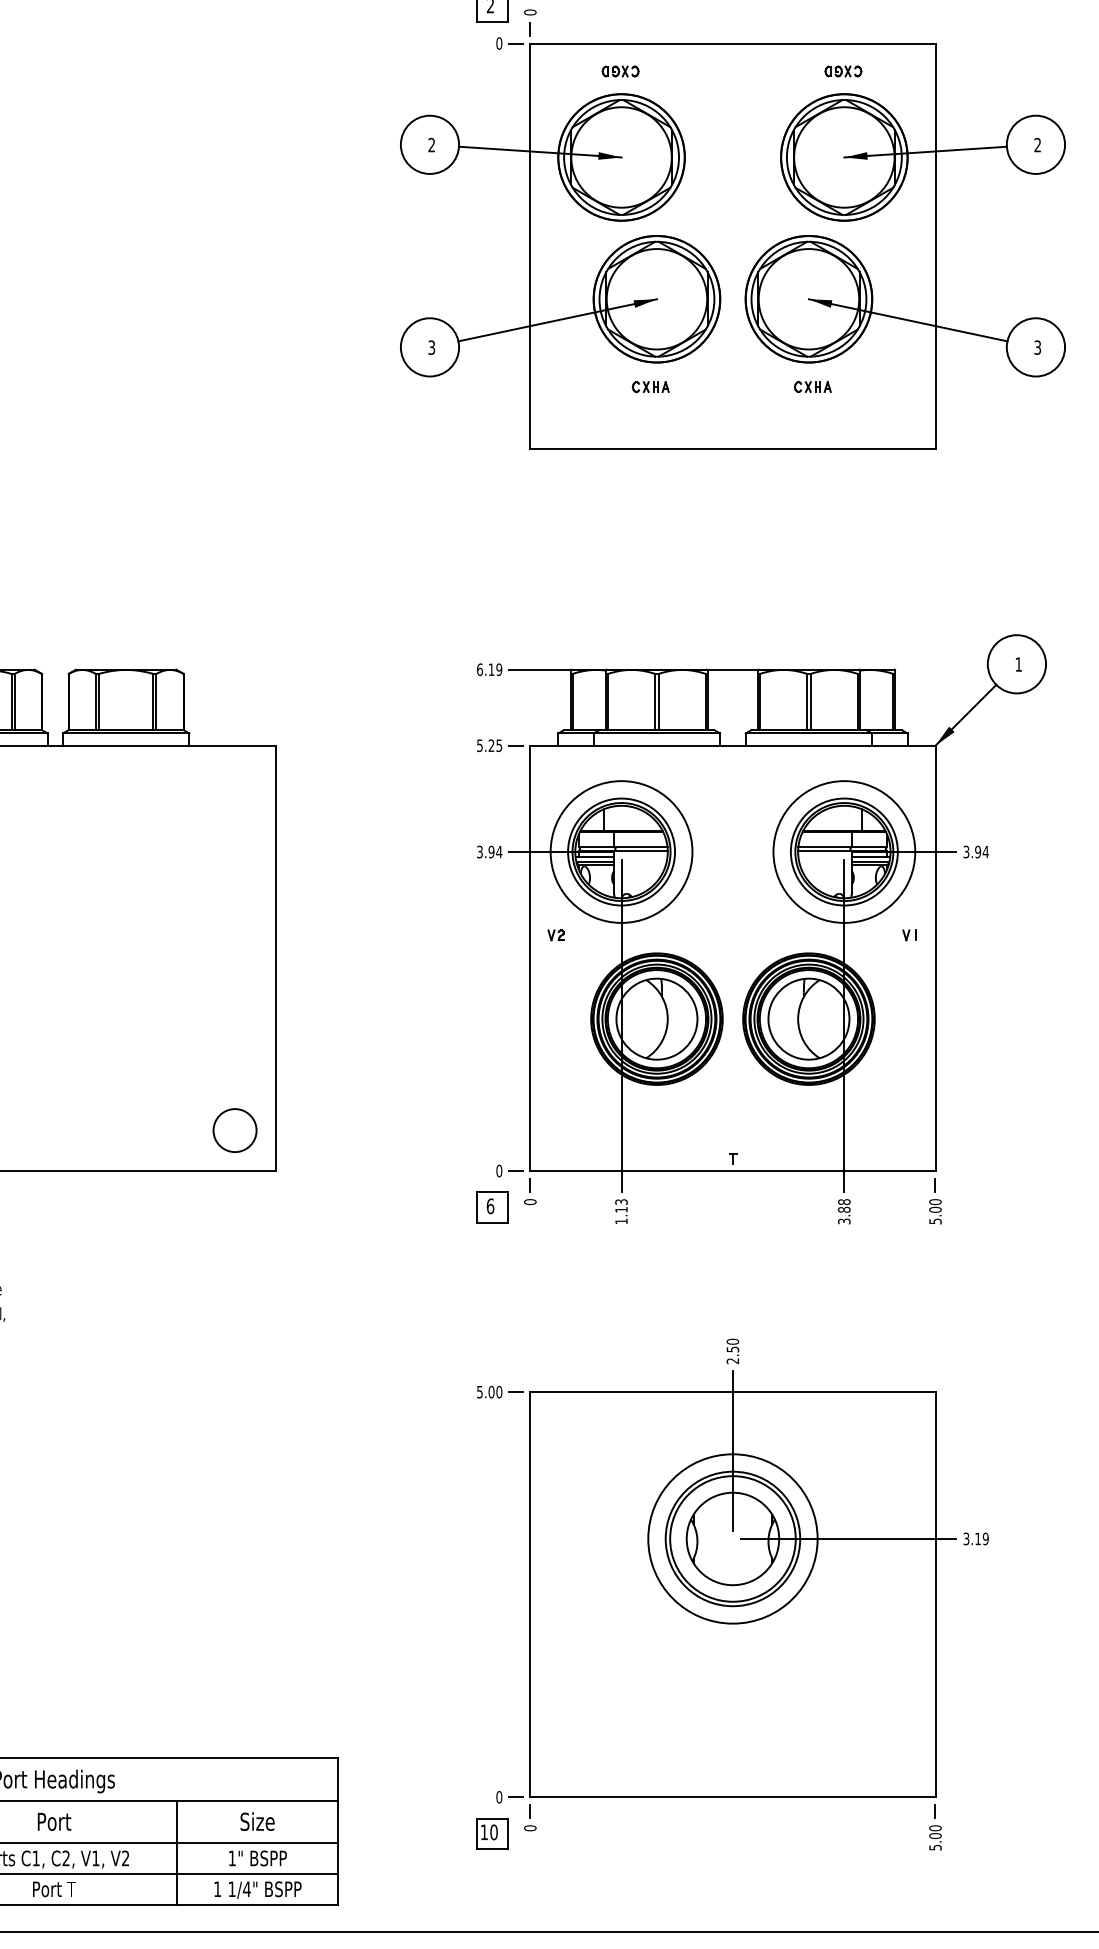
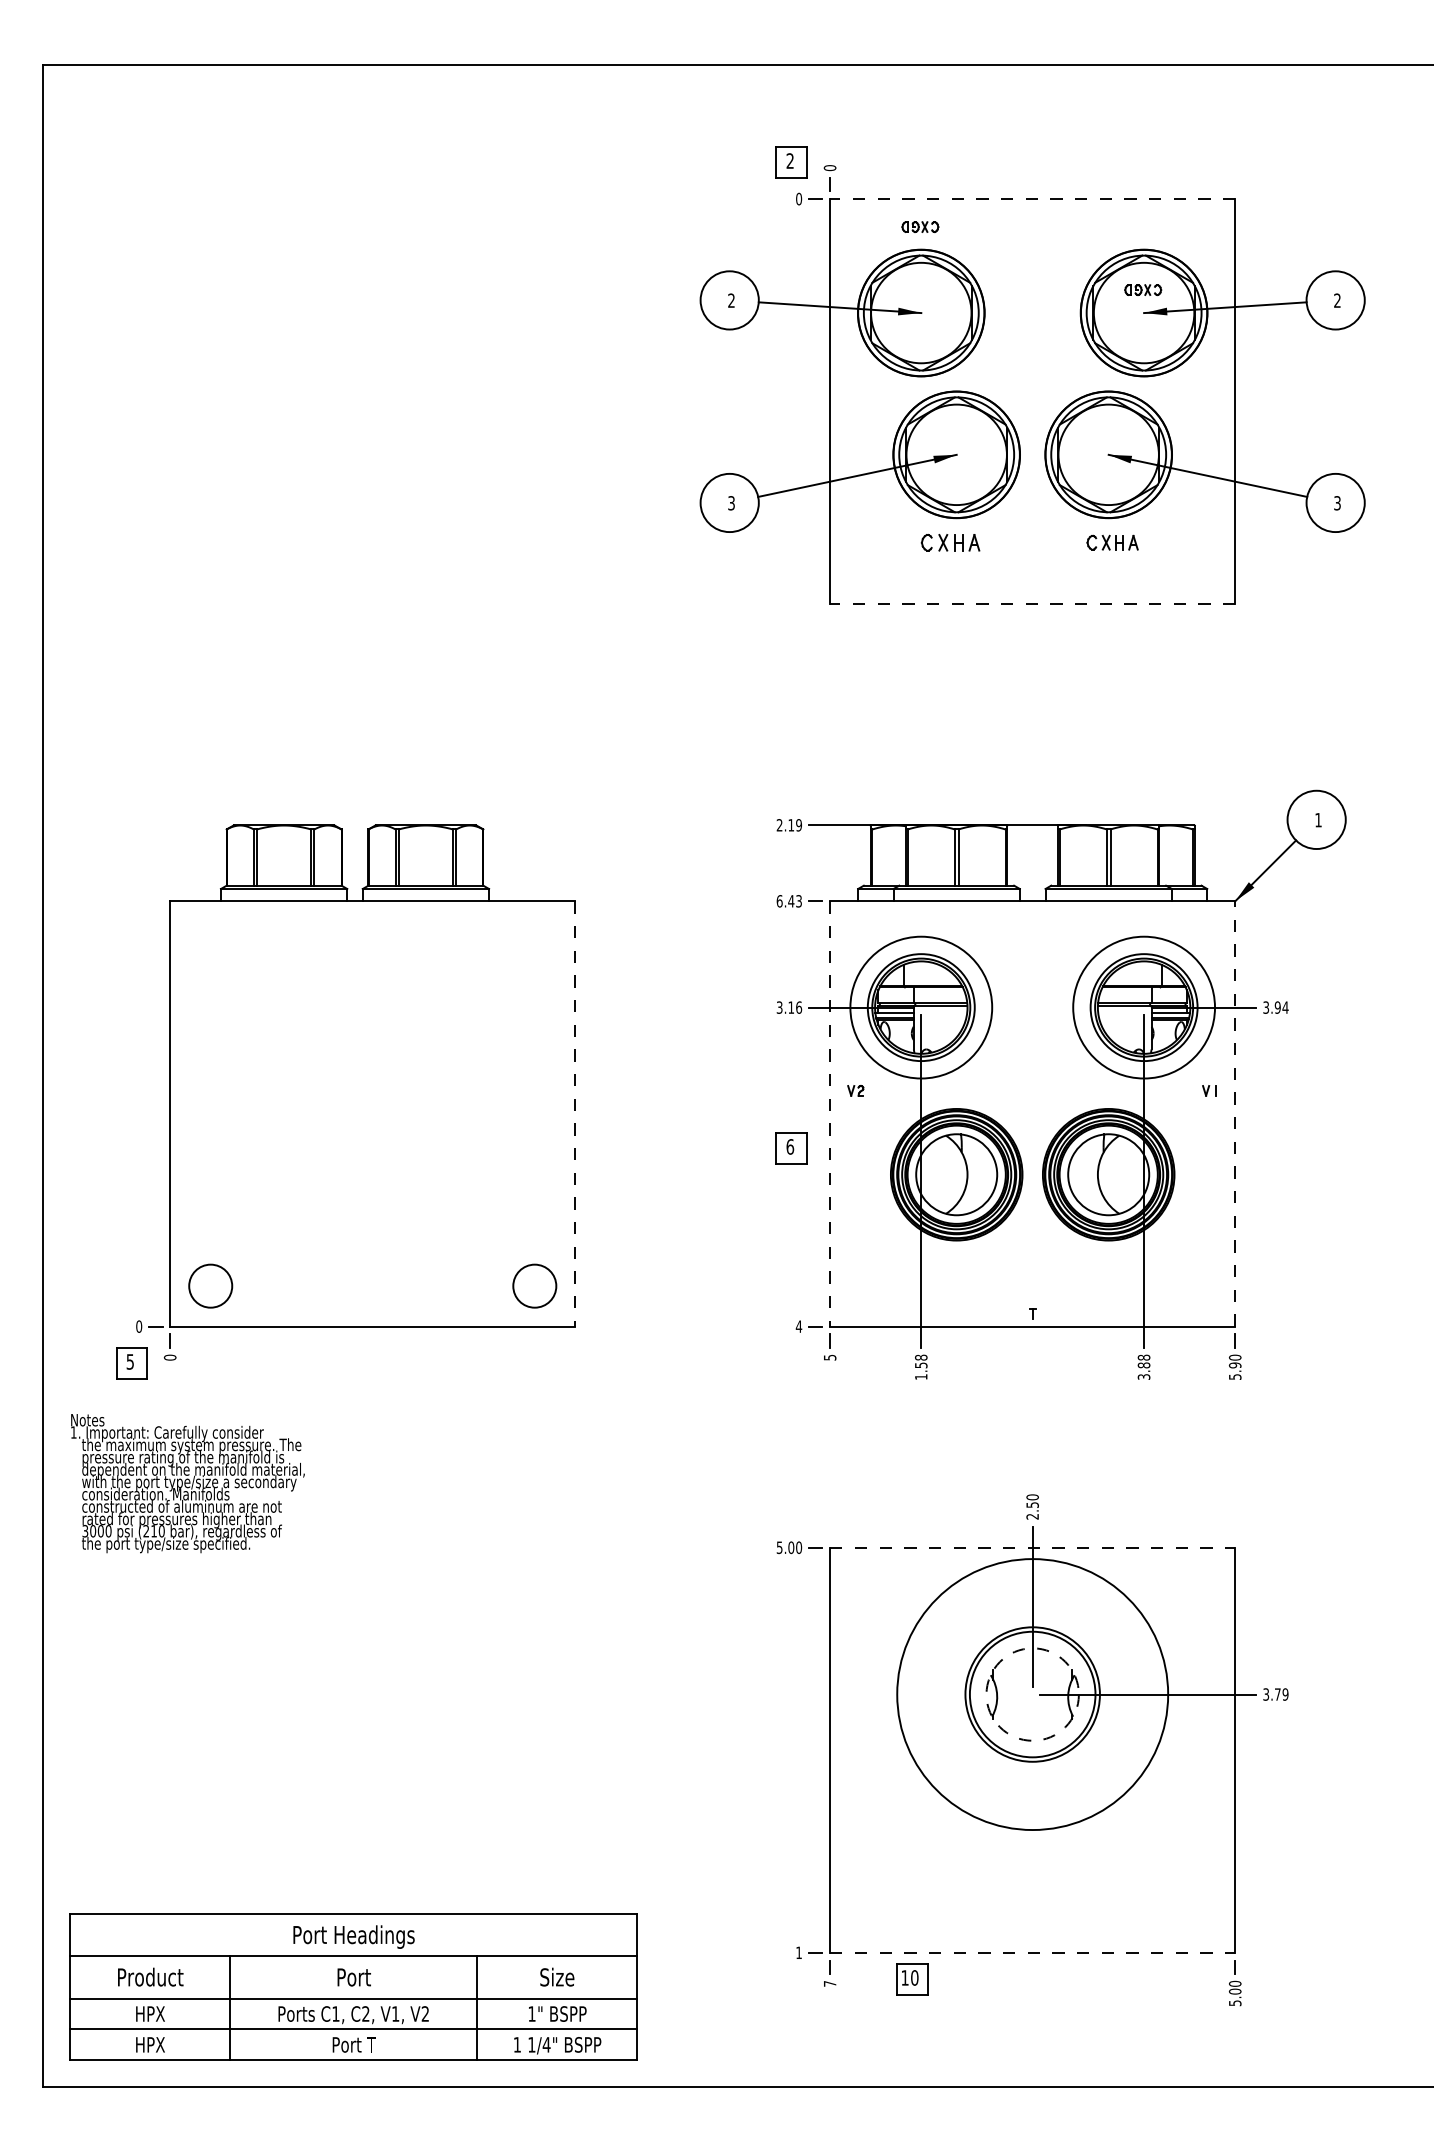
line: (732, 43) -> (1032, 199), solid -> dashed
part: (843, 71) -> (1143, 290), moved
part: (650, 386) -> (950, 542), size x1.6
part: (812, 386) -> (1112, 542), size x1.4
line: (732, 448) -> (1032, 604), solid -> dashed
text: (479, 669) -> (779, 825), 6.19 -> 2.19
text: (488, 745) -> (788, 901), 5.25 -> 6.43
text: (495, 851) -> (795, 1007), 3.94 -> 3.16
line: (275, 957) -> (575, 1113), solid -> dashed
line: (530, 957) -> (830, 1113), solid -> dashed
line: (935, 957) -> (1235, 1113), solid -> dashed
text: (498, 1170) -> (798, 1326), 0 -> 4
text: (529, 1201) -> (829, 1357), 0 -> 5
text: (621, 1205) -> (921, 1361), 1.13 -> 1.58
part: (491, 1207) -> (791, 1148), moved
text: (935, 1209) -> (1235, 1365), 5.00 -> 5.90
line: (732, 1391) -> (1032, 1547), solid -> dashed
circle: (732, 1538) -> (1032, 1694), size x1.6
circle: (732, 1538) -> (1032, 1694), solid -> dashed
text: (977, 1538) -> (1277, 1694), 3.19 -> 3.79
text: (499, 1796) -> (799, 1952), 0 -> 1
line: (732, 1796) -> (1032, 1952), solid -> dashed
text: (529, 1827) -> (829, 1983), 0 -> 7
part: (491, 1833) -> (912, 1979), moved

